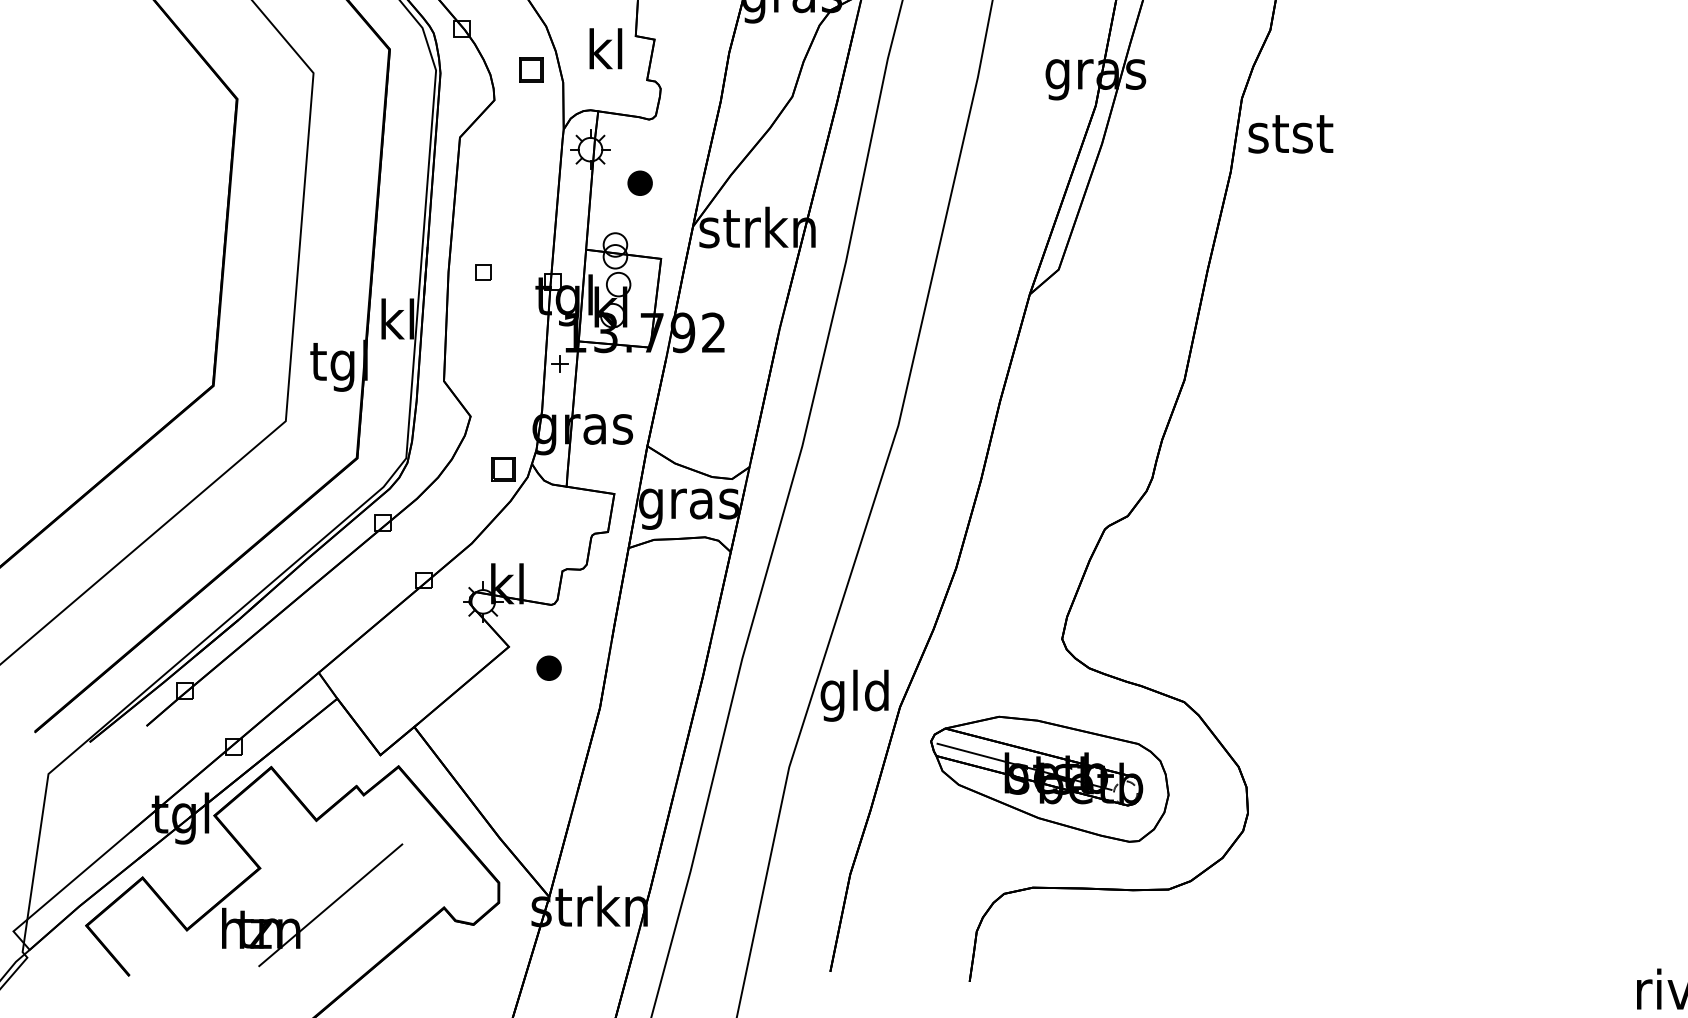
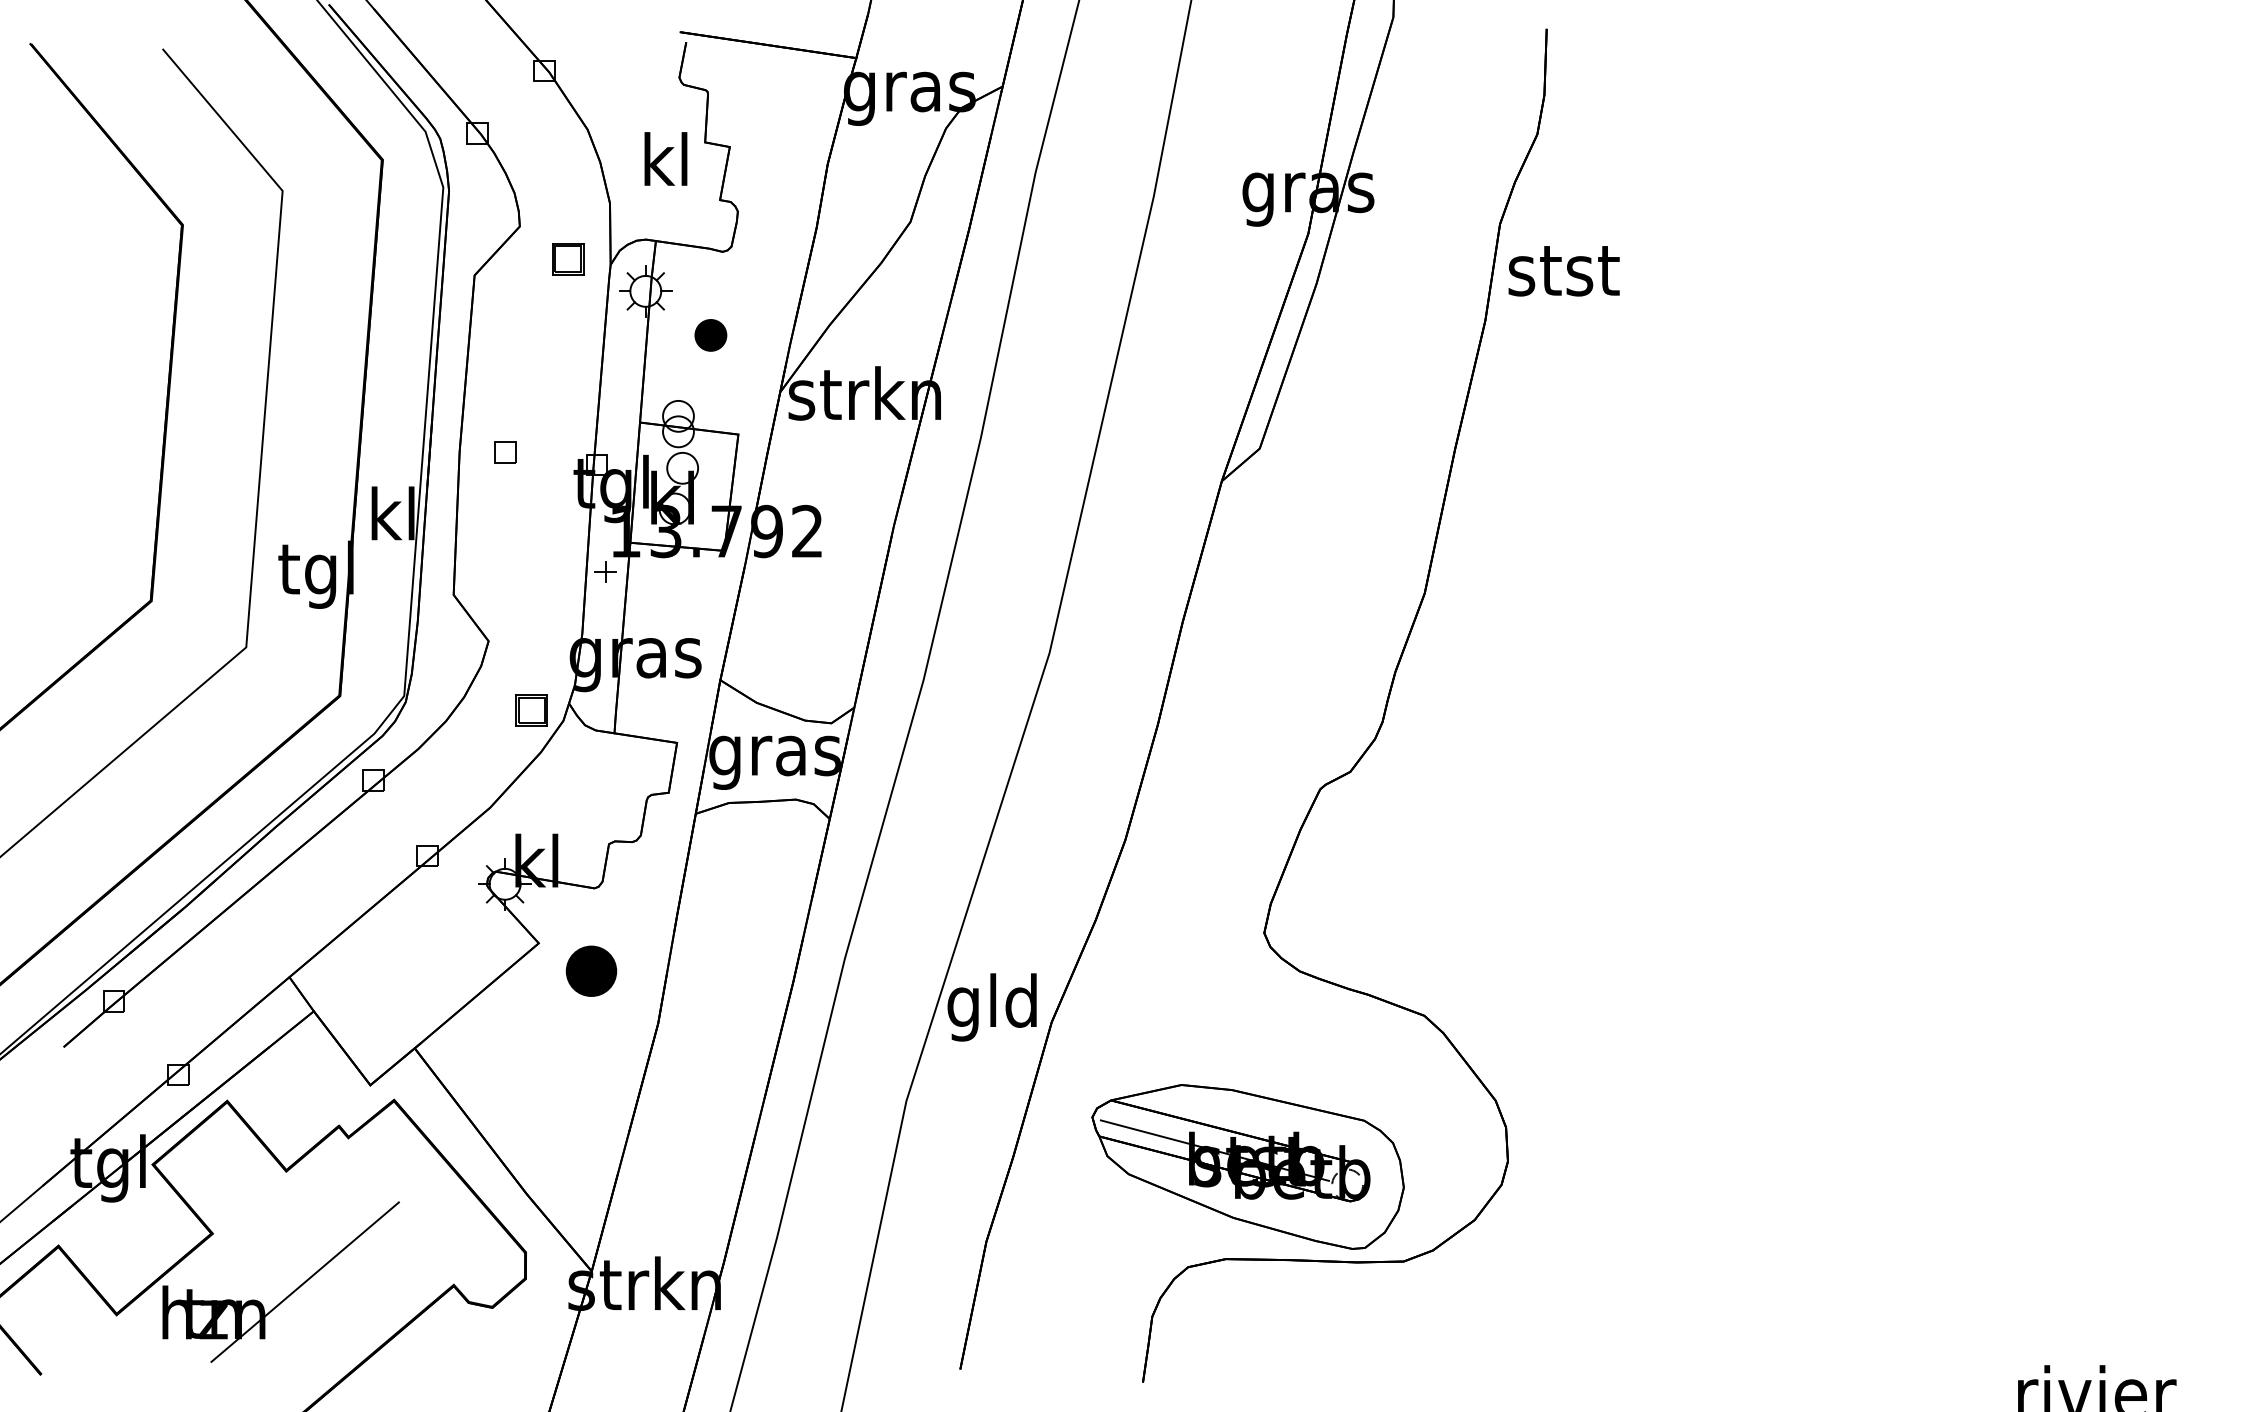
part: (531, 70) -> (568, 259), moved
part: (549, 668) -> (591, 971), size x1.6
part: (1049, 778) -> (1247, 1166), moved

